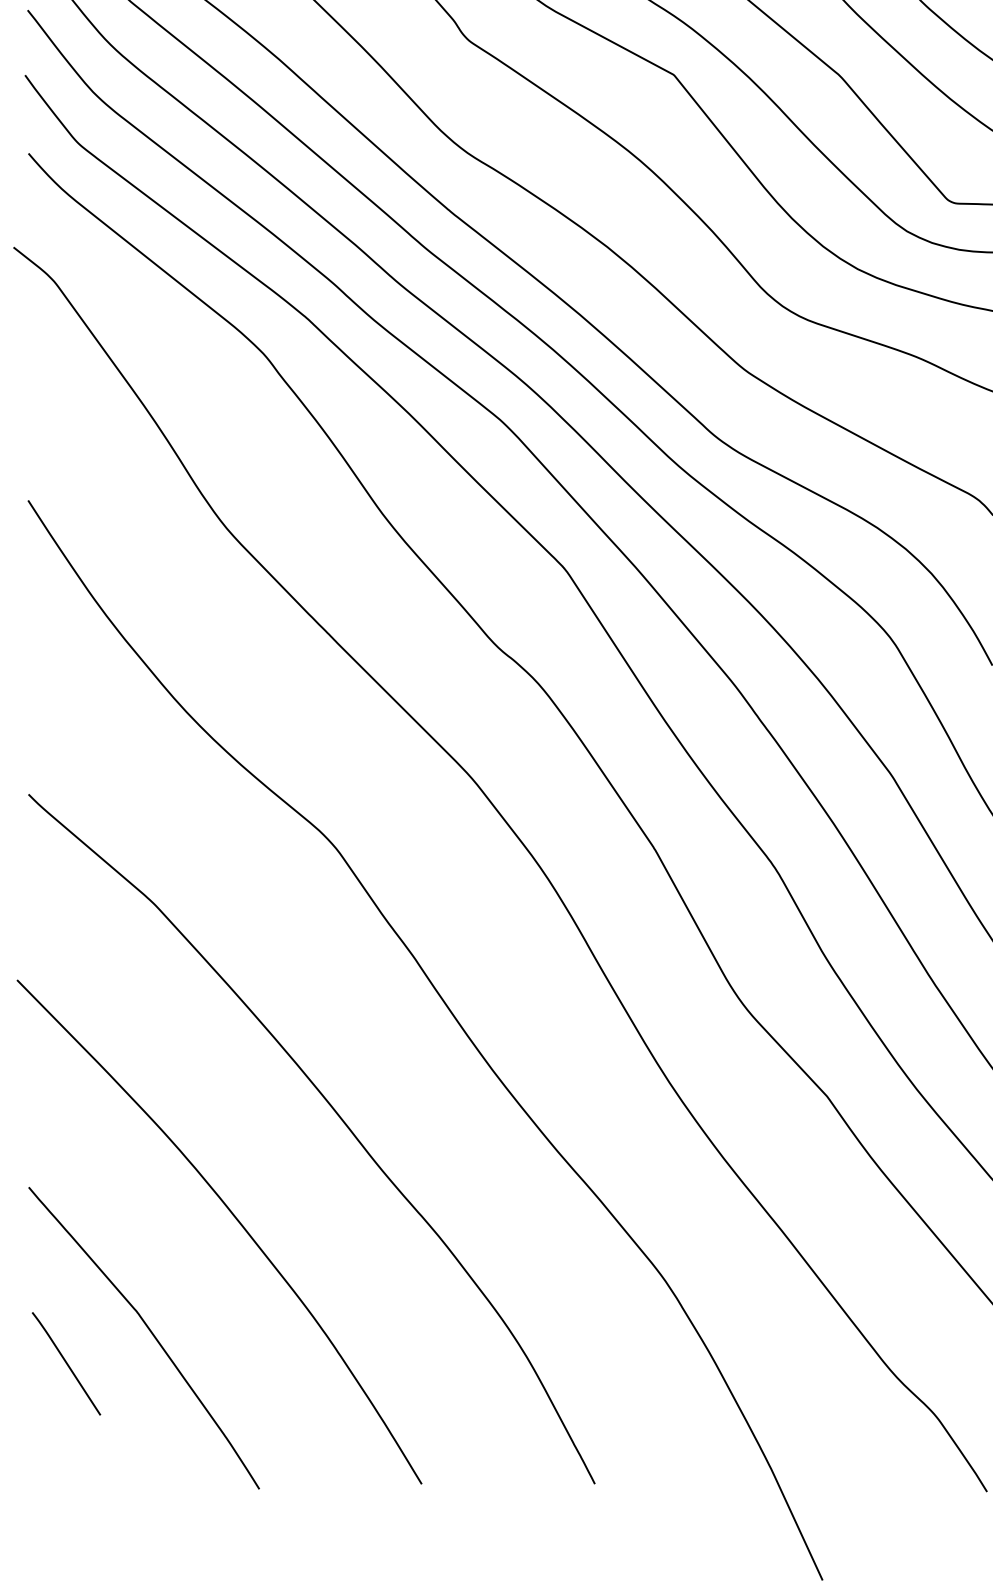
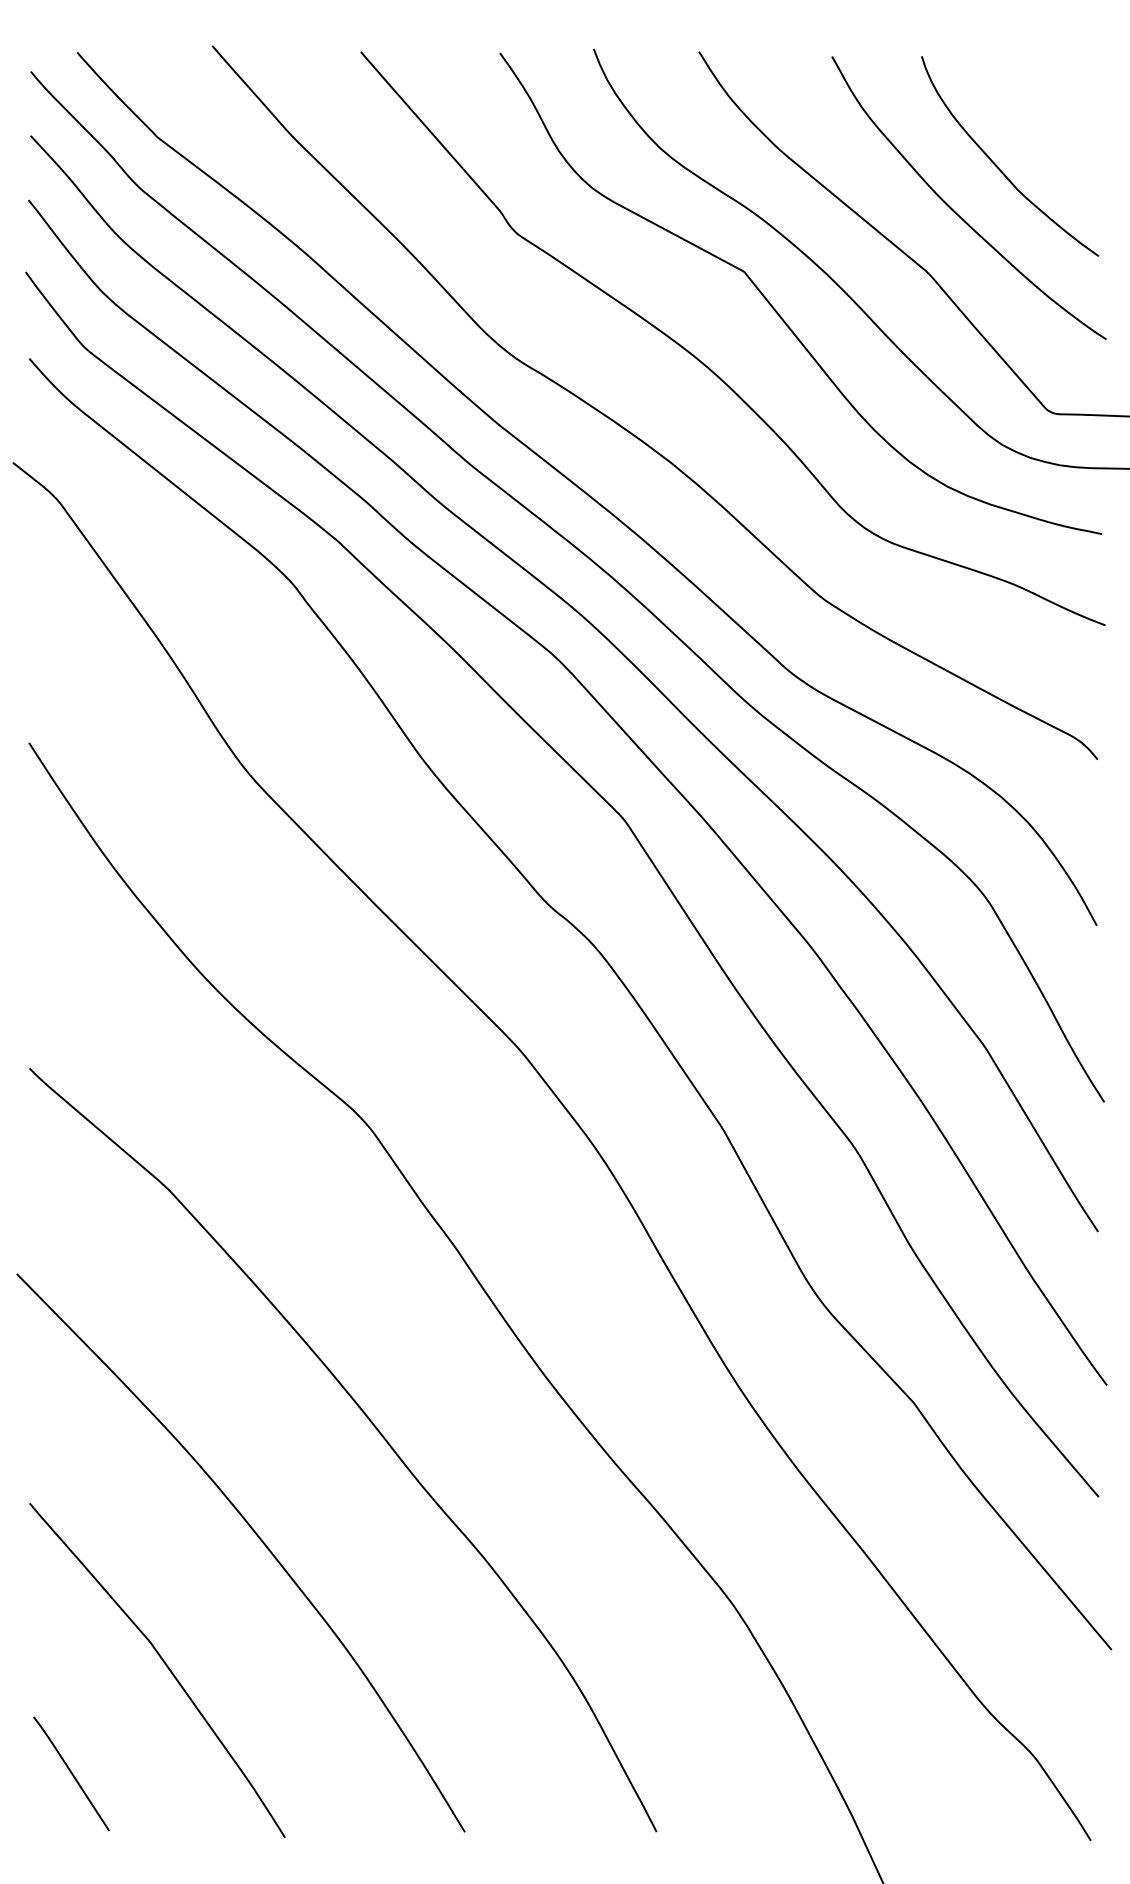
line: (66, 1363) -> (71, 1773), moved

